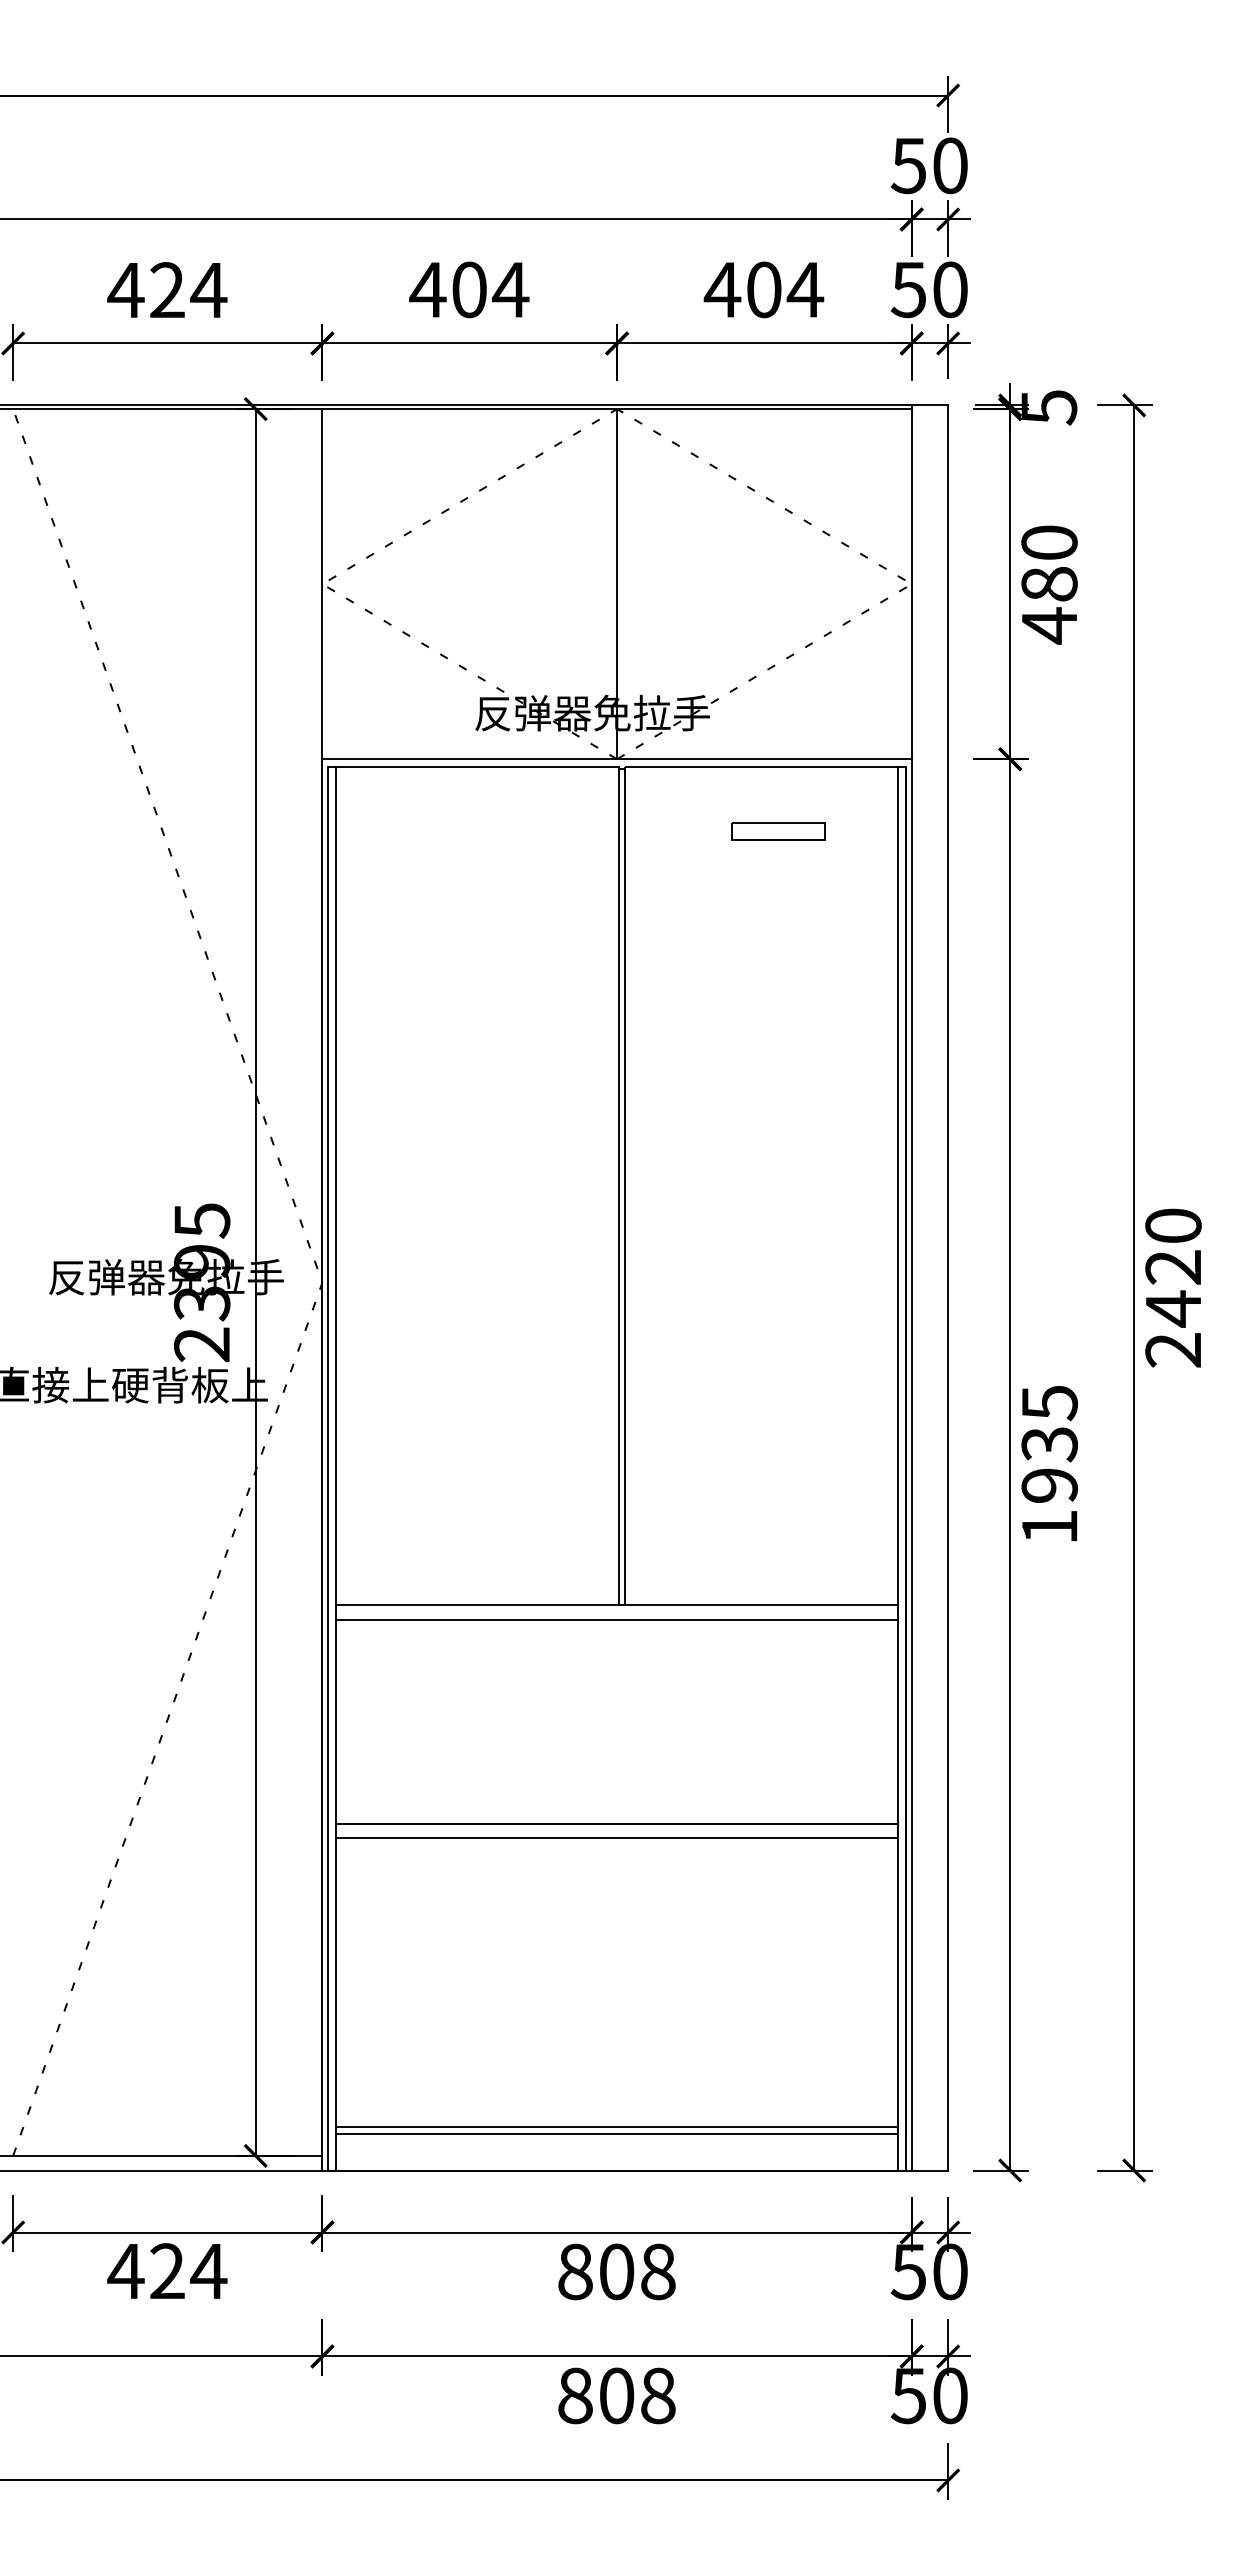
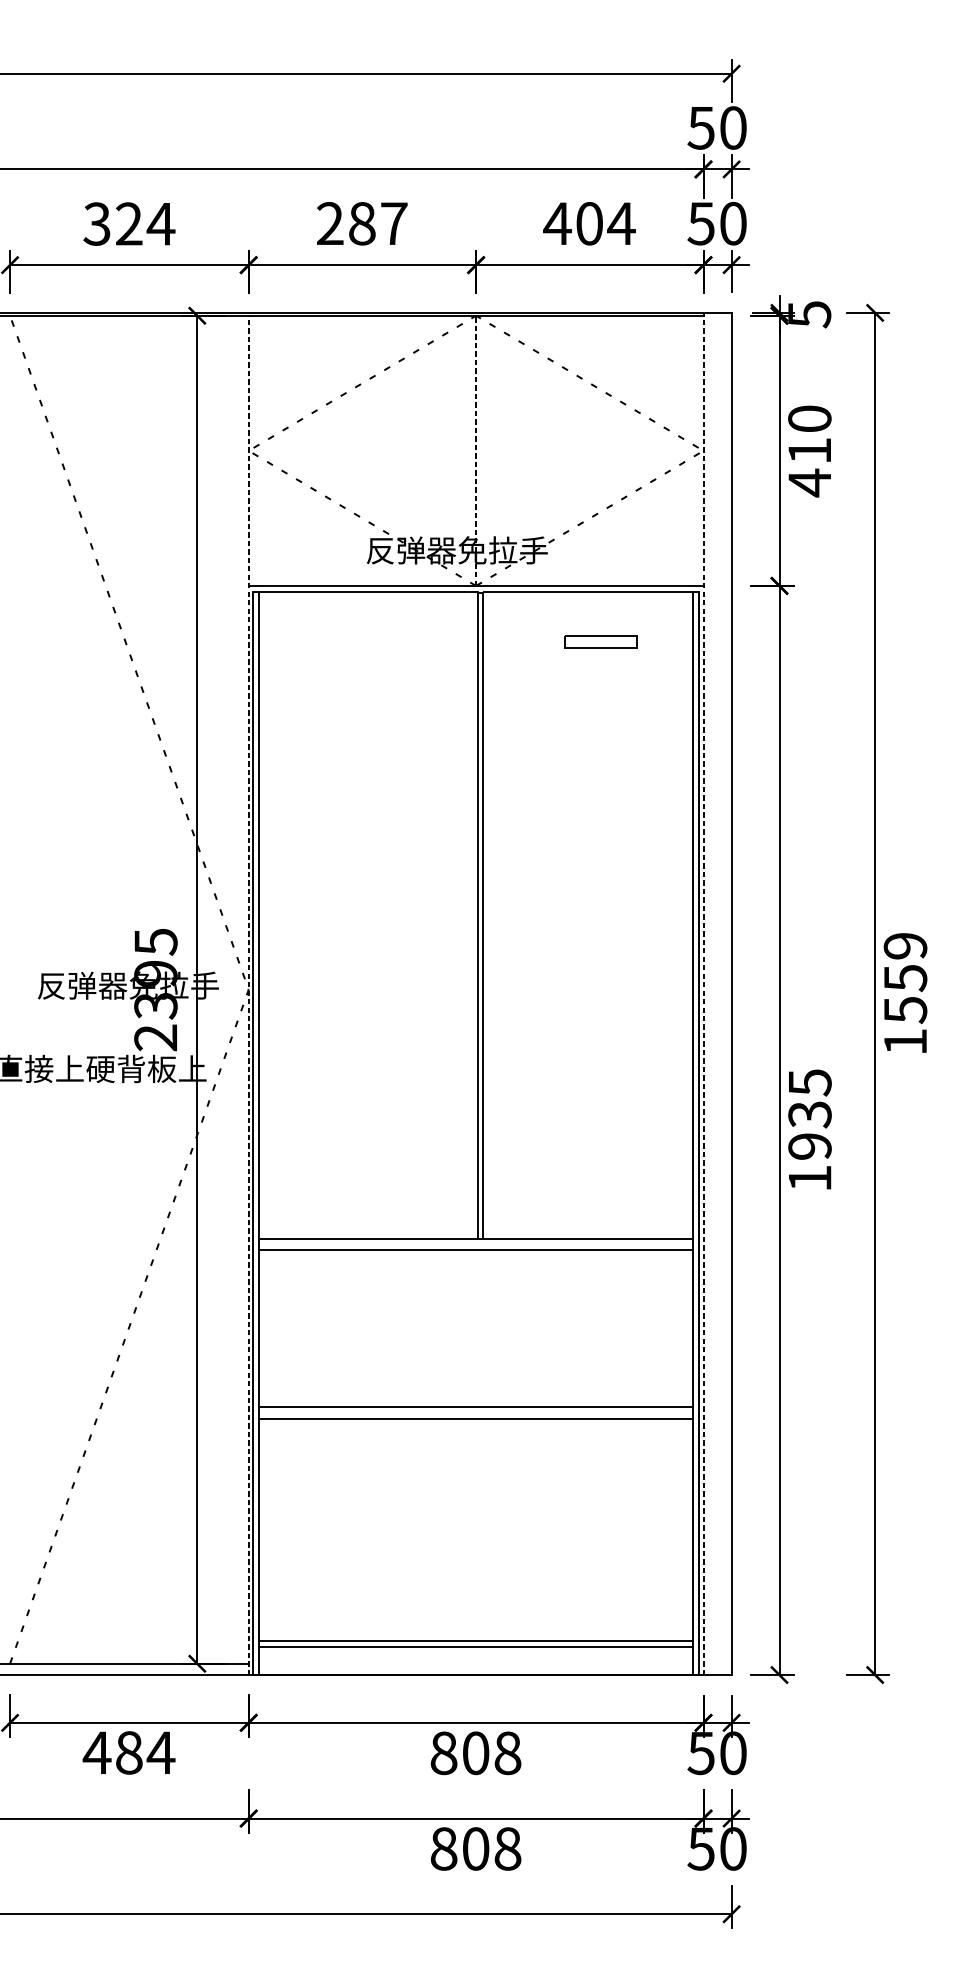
text: (469, 289) -> (362, 223), 404 -> 287
text: (125, 290) -> (96, 224), 424 -> 324
line: (617, 583) -> (476, 450), solid -> dashed
text: (1049, 584) -> (809, 451), 480 -> 410
line: (911, 1287) -> (703, 993), solid -> dashed
text: (1173, 1287) -> (905, 993), 2420 -> 1559
line: (322, 1289) -> (248, 995), solid -> dashed
text: (167, 2271) -> (129, 1752), 424 -> 484

